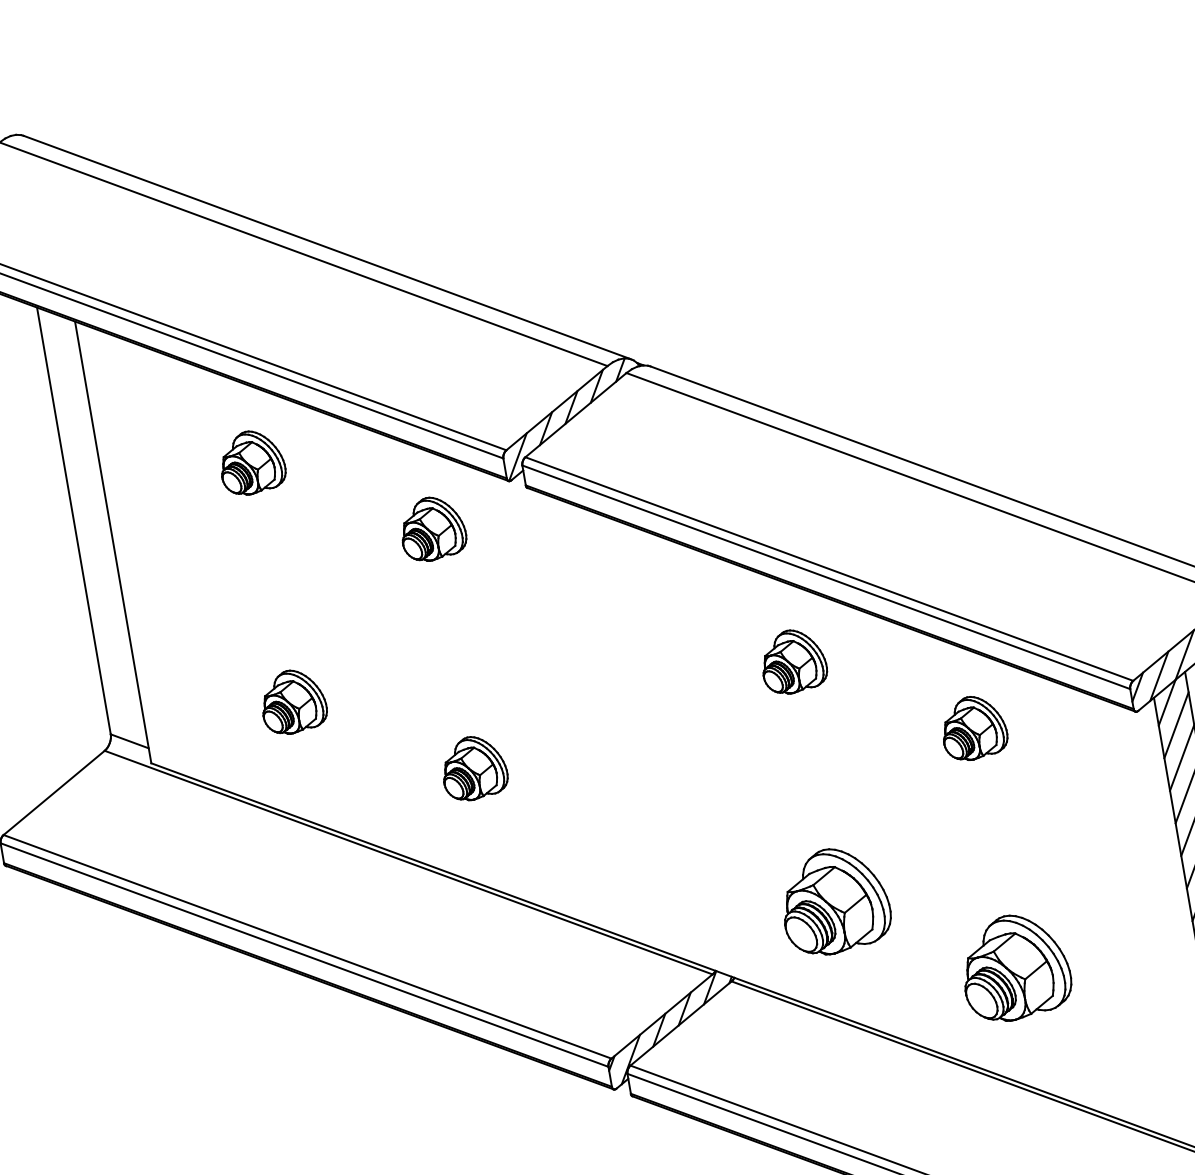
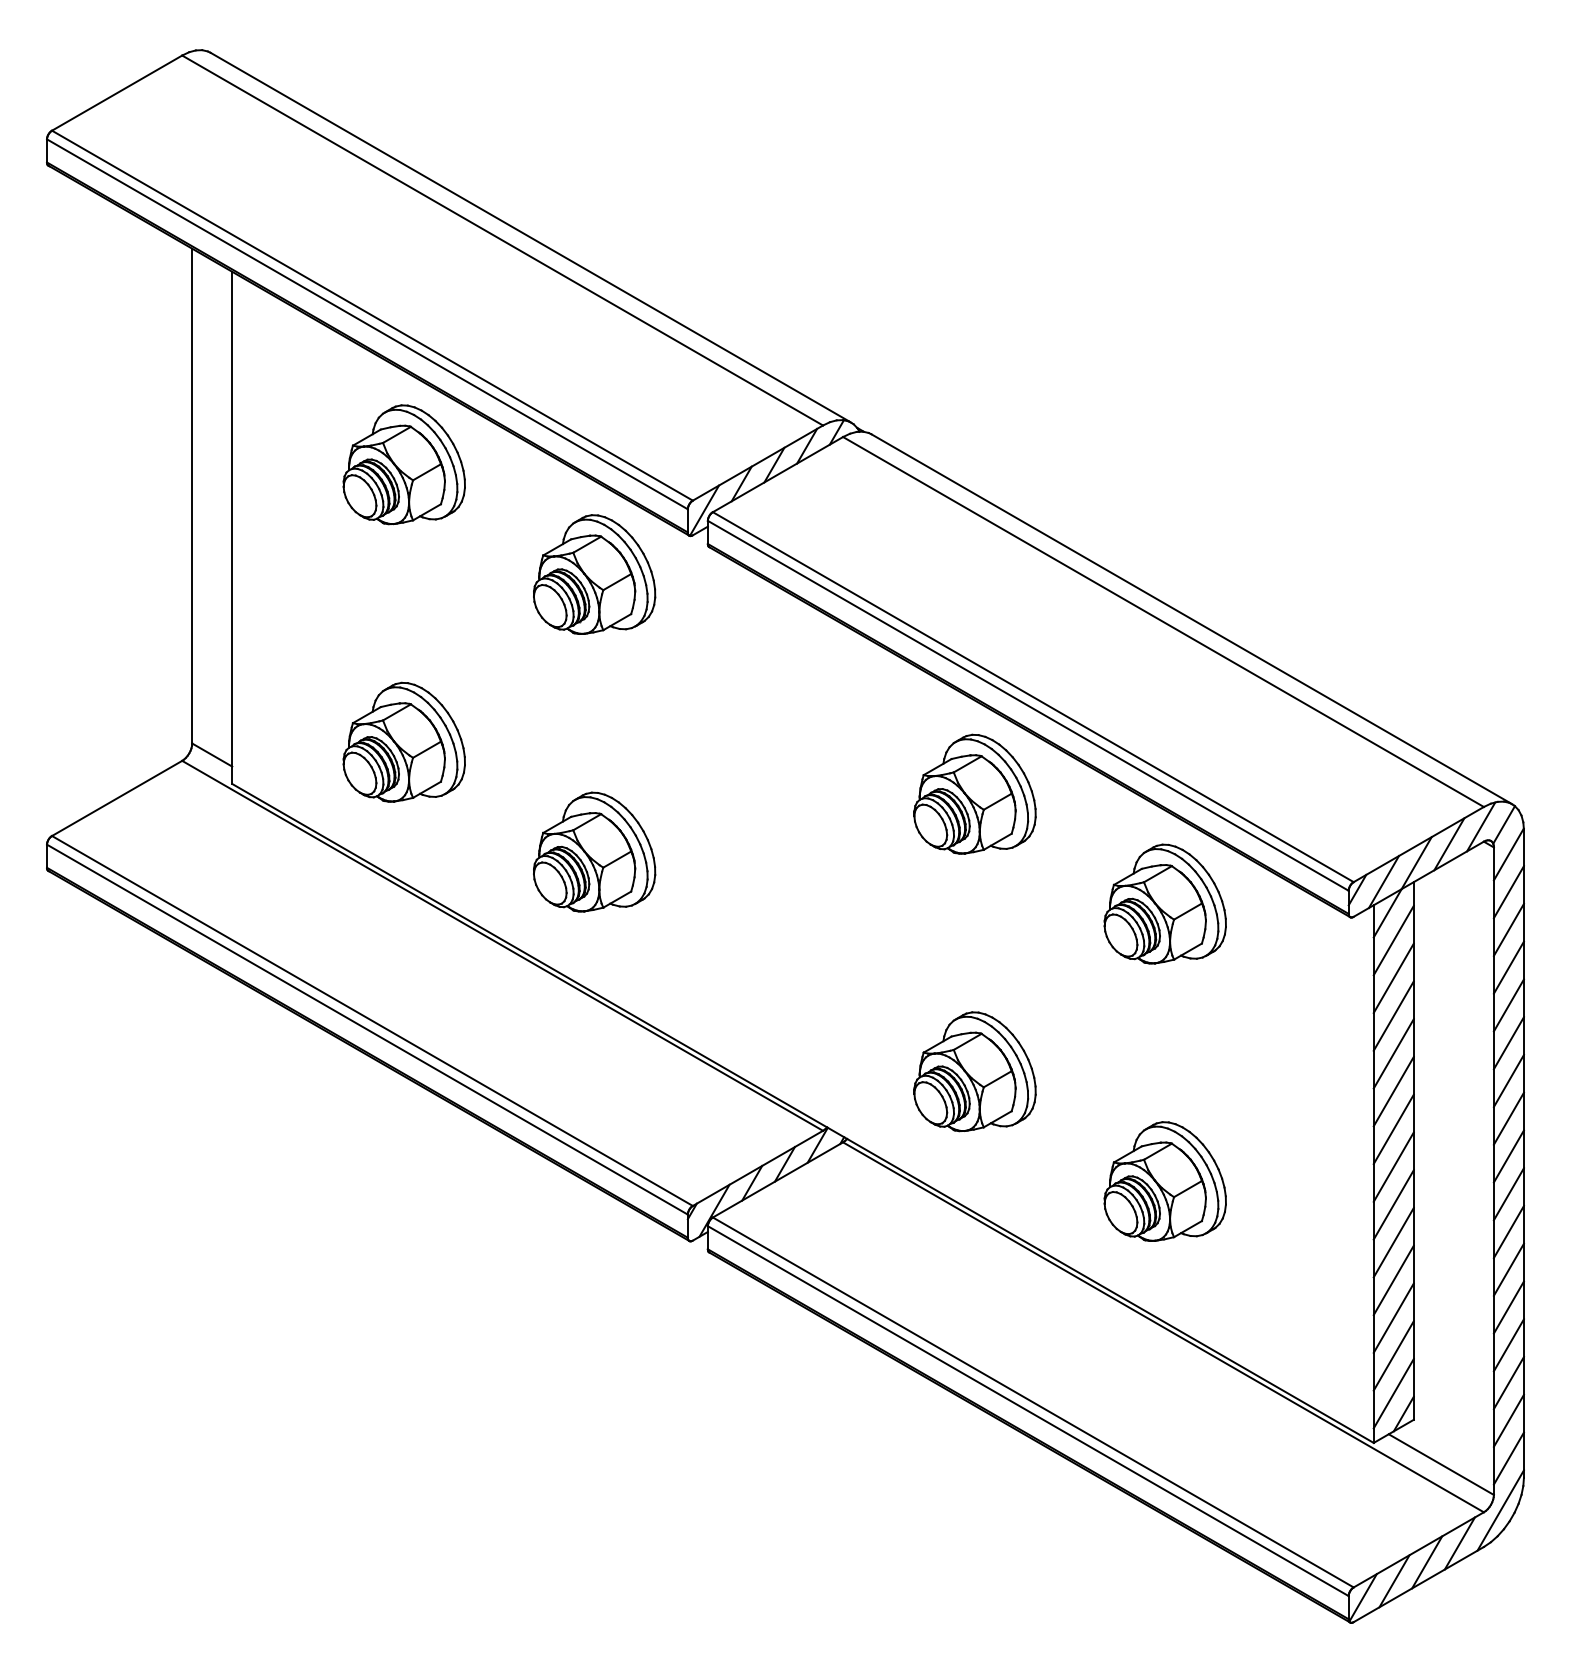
part: (251, 462) -> (403, 464), size x1.67
part: (432, 528) -> (594, 574), size x1.67
part: (792, 660) -> (974, 793), size x1.67
part: (292, 701) -> (403, 741), size x1.67
part: (973, 727) -> (1164, 903), size x1.67
part: (473, 767) -> (594, 851), size x1.67

